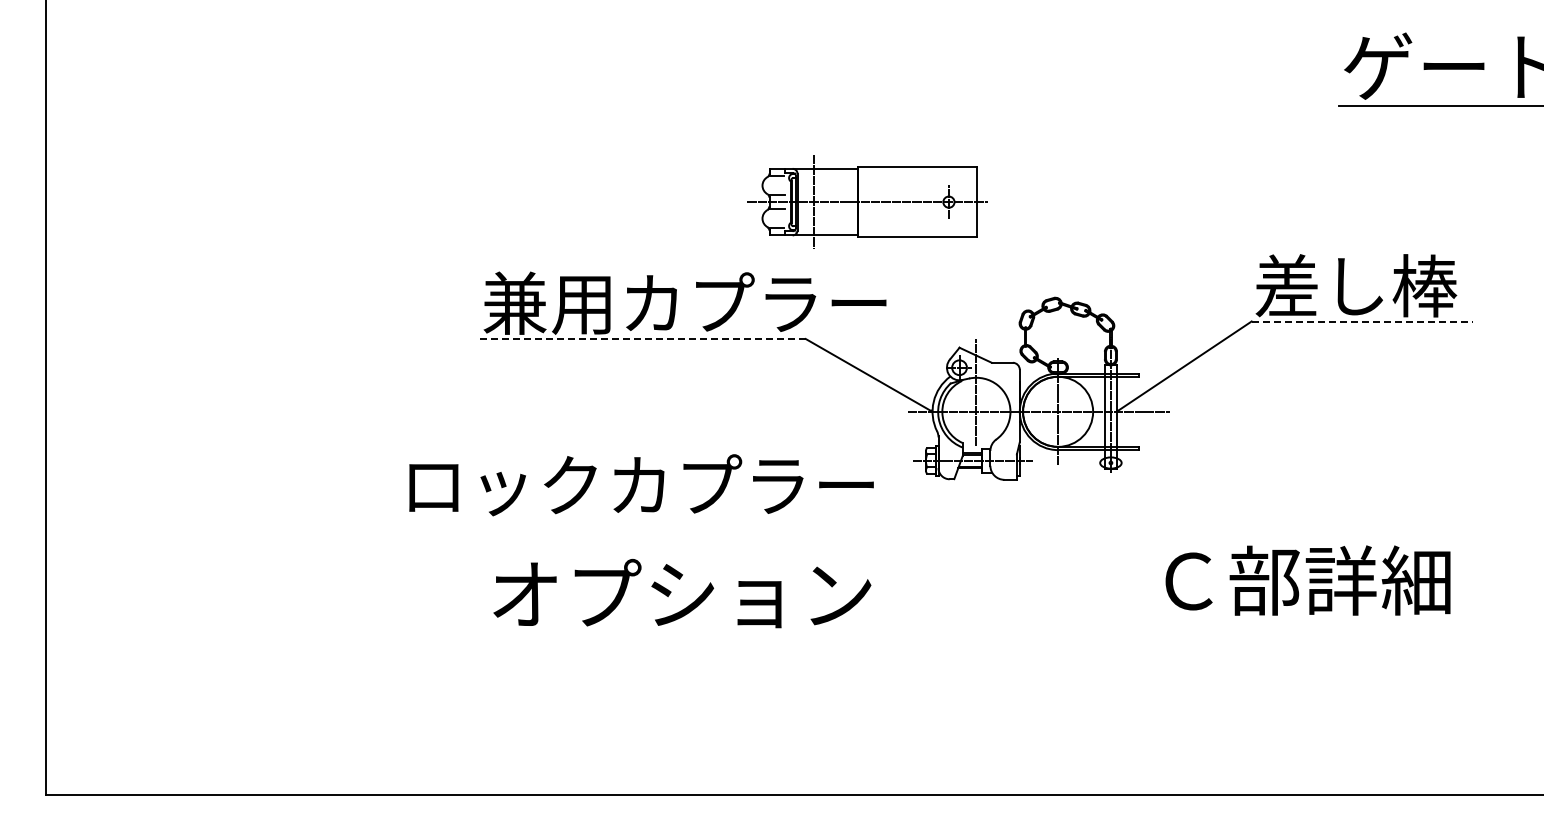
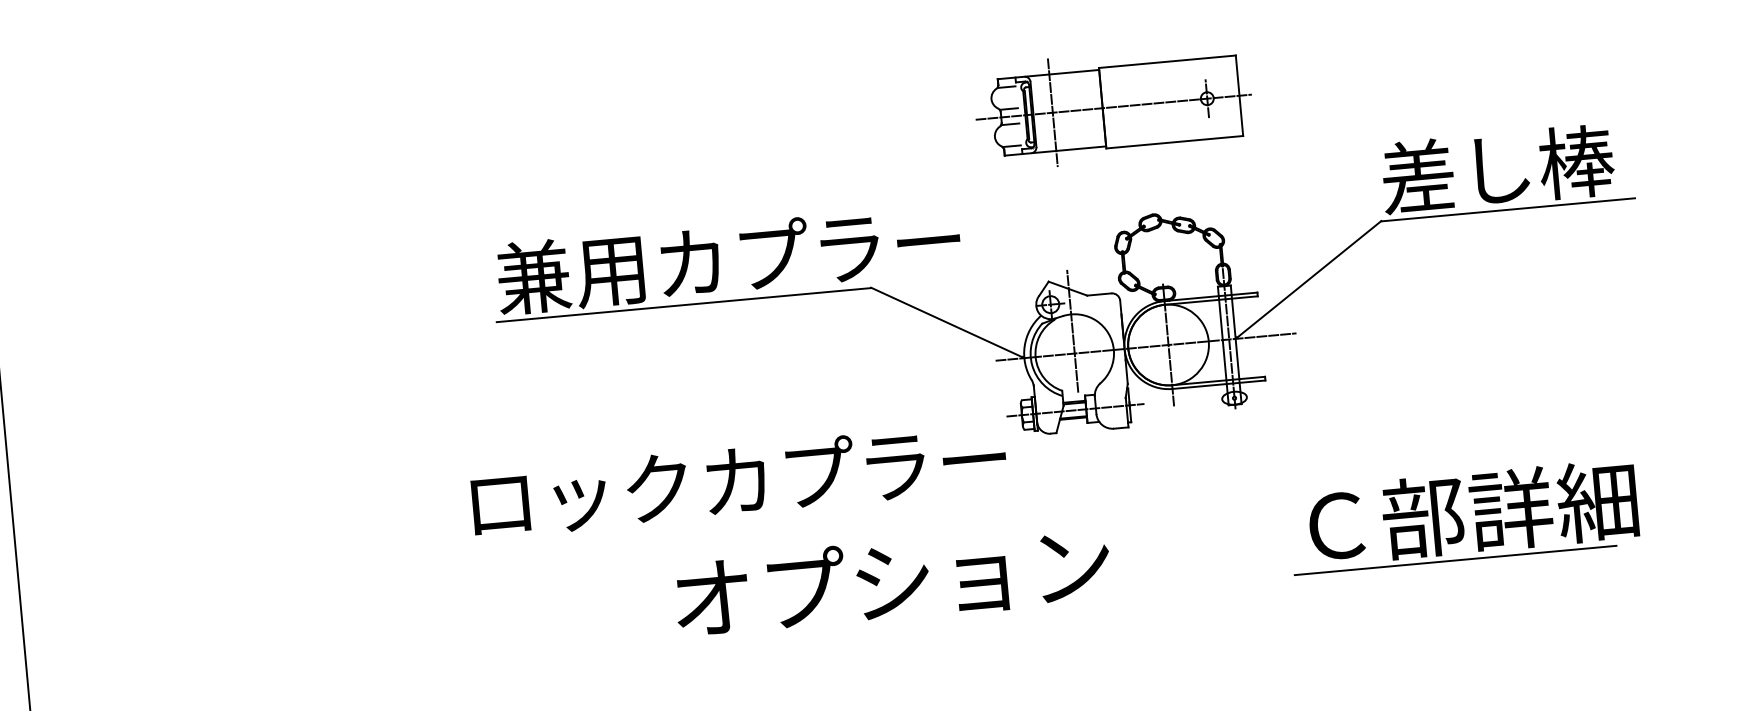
part: (867, 201) -> (1113, 106), moved
line: (1362, 321) -> (1508, 209), dashed -> solid
line: (643, 339) -> (684, 305), dashed -> solid
text: (641, 485) -> (739, 480), moved
text: (682, 593) -> (892, 580), moved
line: (1289, 620) -> (1456, 560), added

